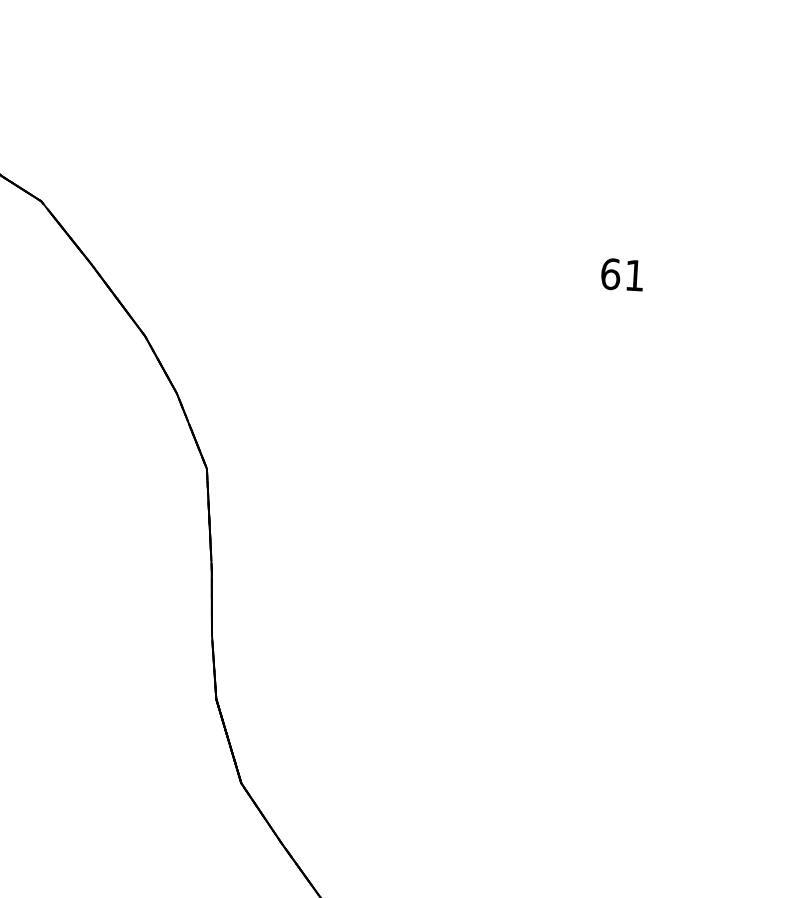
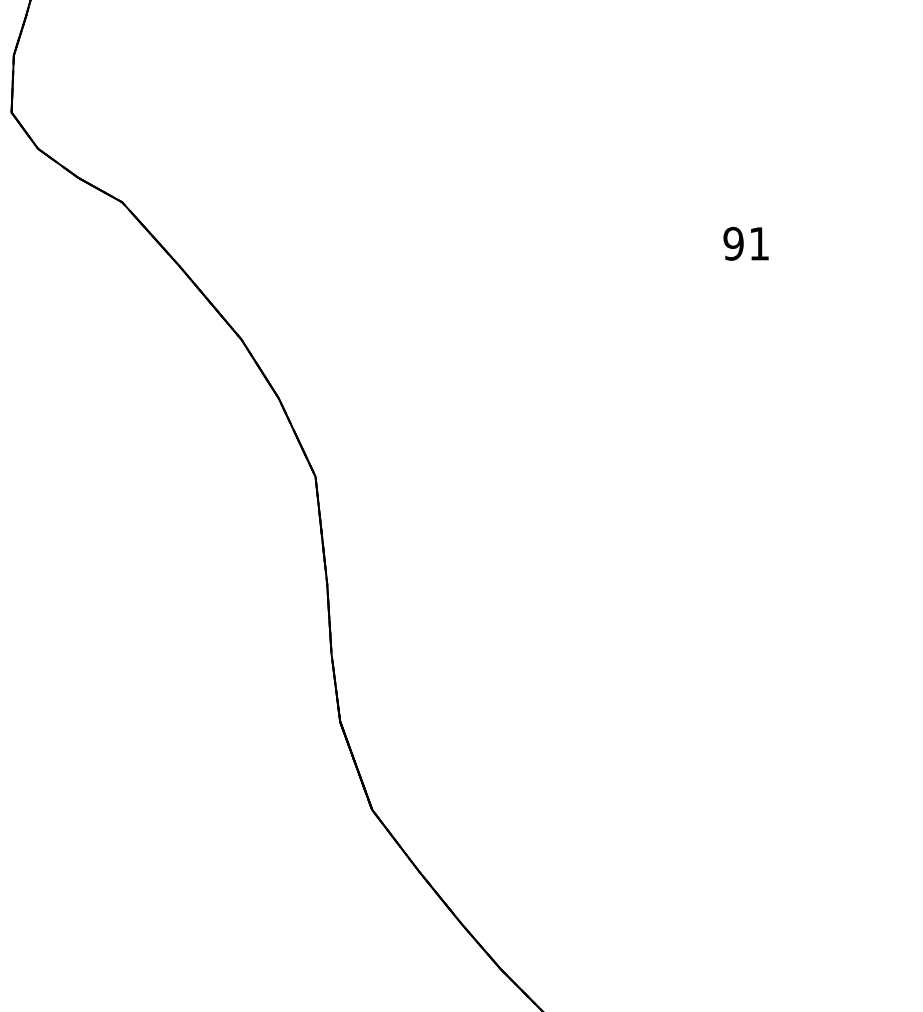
text: (610, 273) -> (733, 243), 61 -> 91

